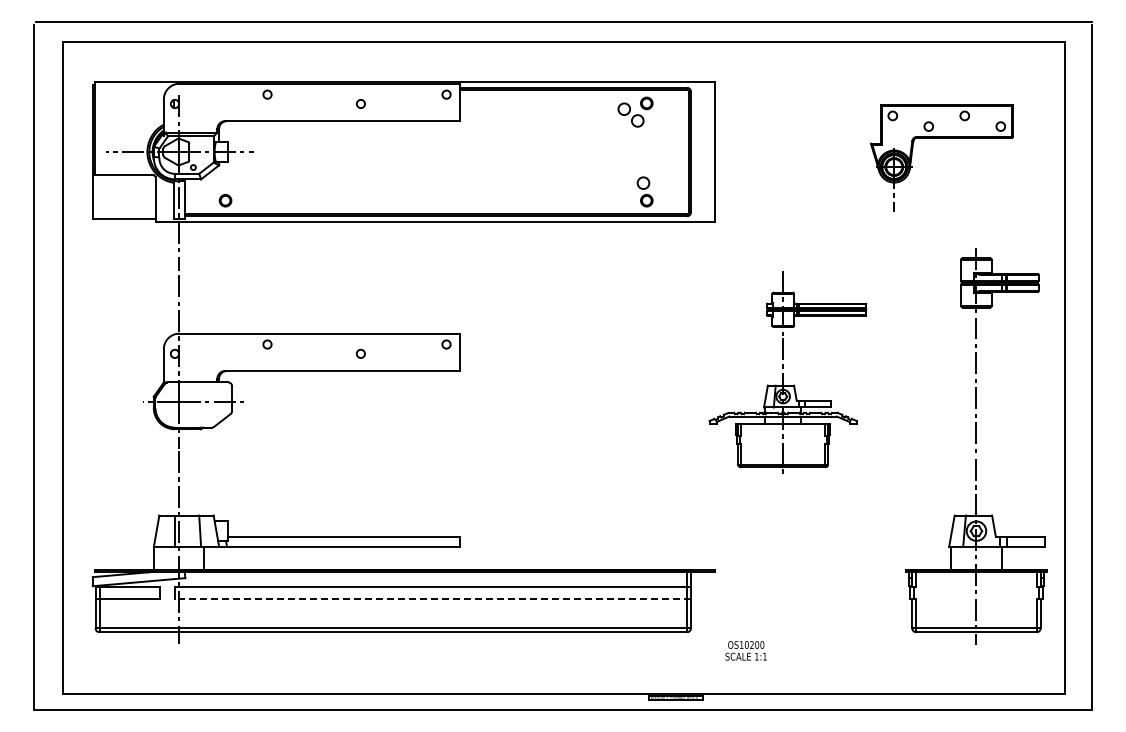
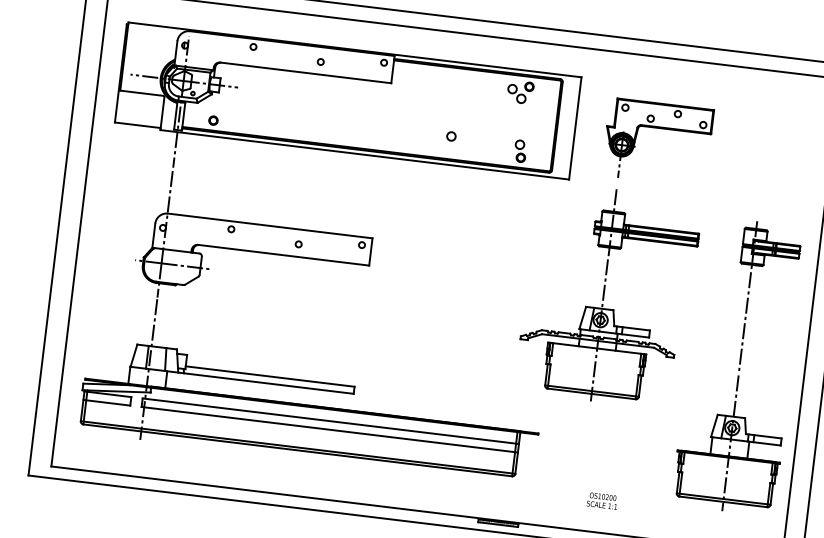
part: (941, 138) -> (658, 128), moved
circle: (549, 182) -> (451, 135), added
part: (787, 372) -> (608, 295), size x1.43
line: (433, 599) -> (330, 430), dashed -> solid
text: (745, 650) -> (602, 500), moved

